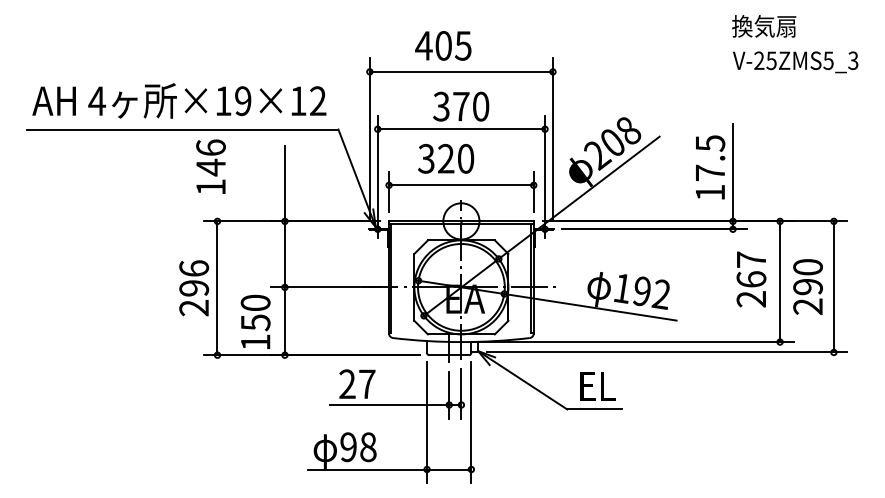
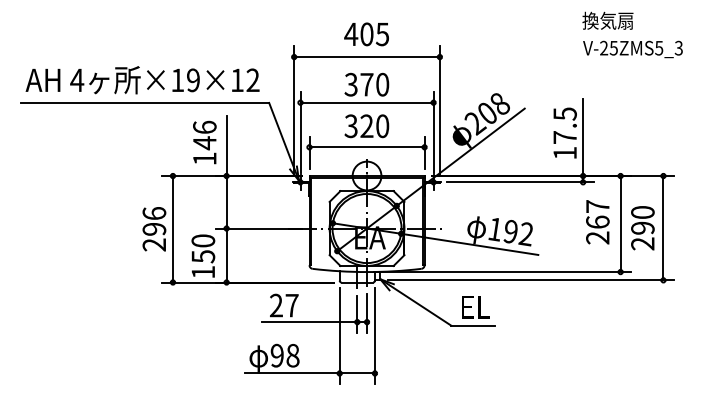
text: (443, 46) -> (366, 34), moved
text: (445, 159) -> (366, 126), moved
text: (210, 166) -> (204, 142), moved

